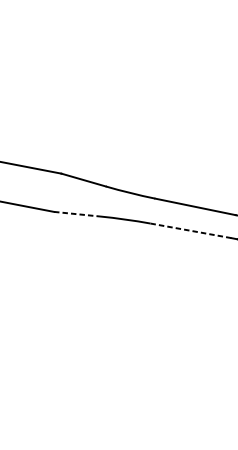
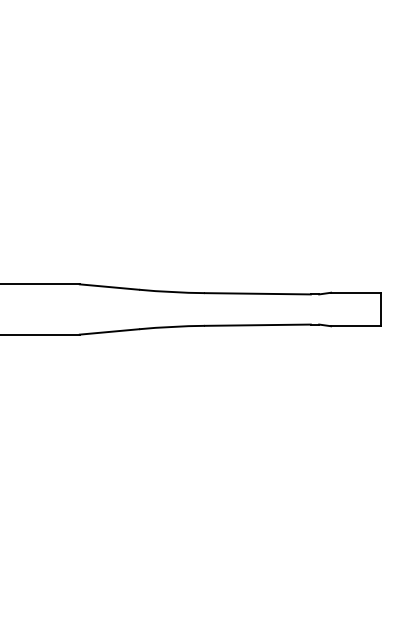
line: (77, 213) -> (109, 331), dashed -> solid
line: (190, 230) -> (257, 325), dashed -> solid

